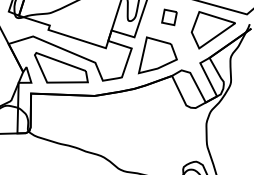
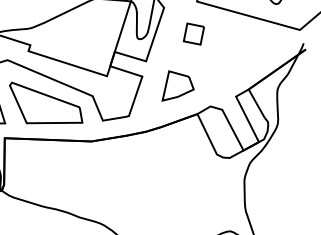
part: (212, 30) -> (252, 51), removed
part: (157, 55) -> (177, 86), size x0.6

